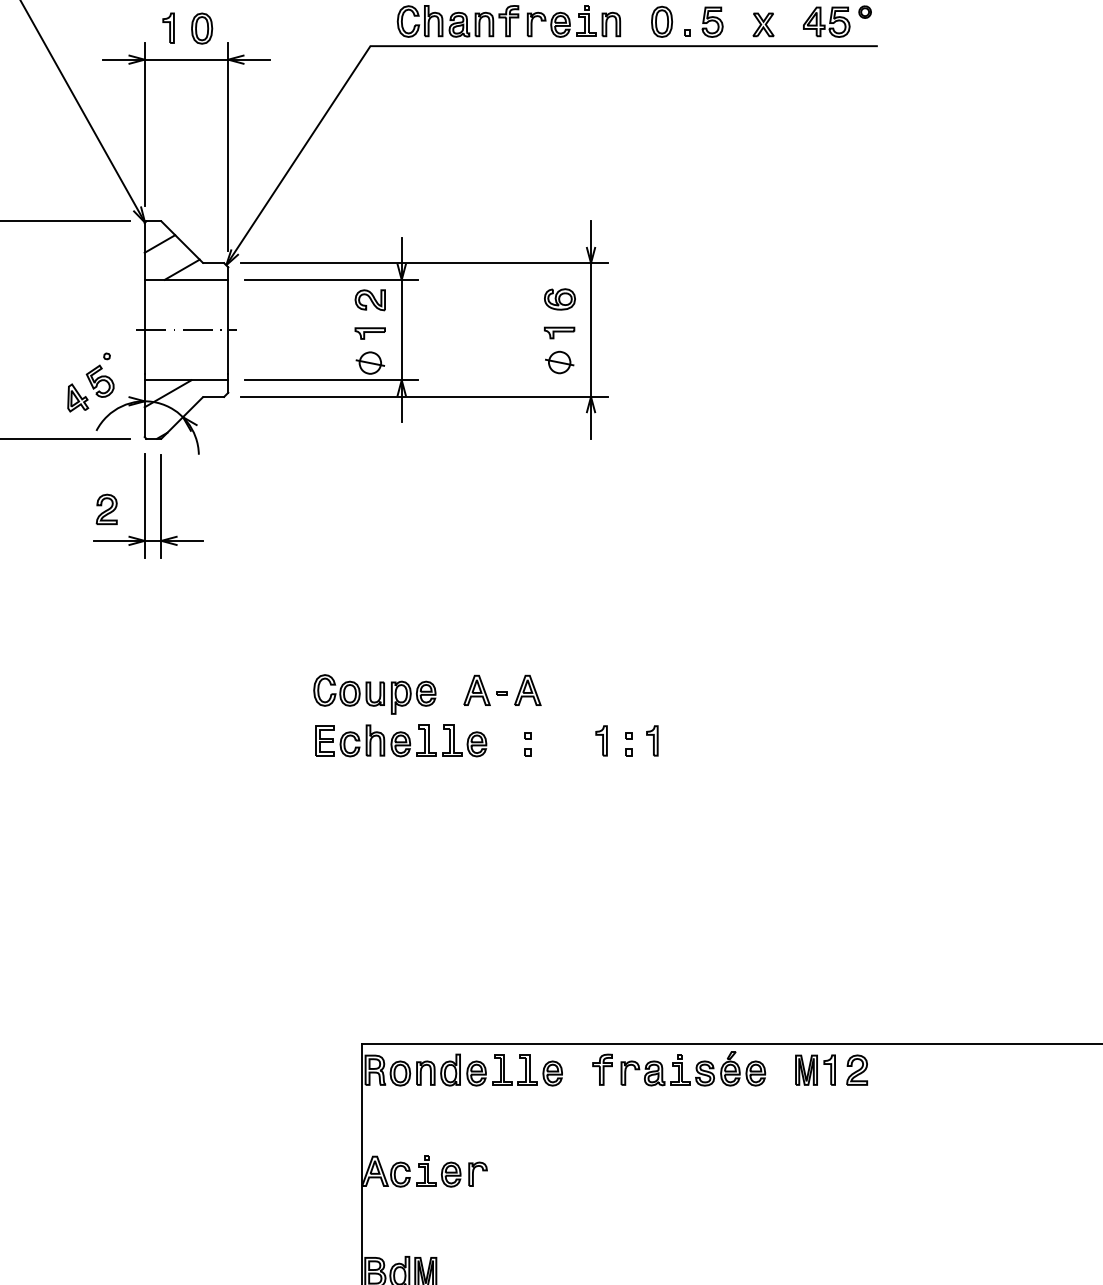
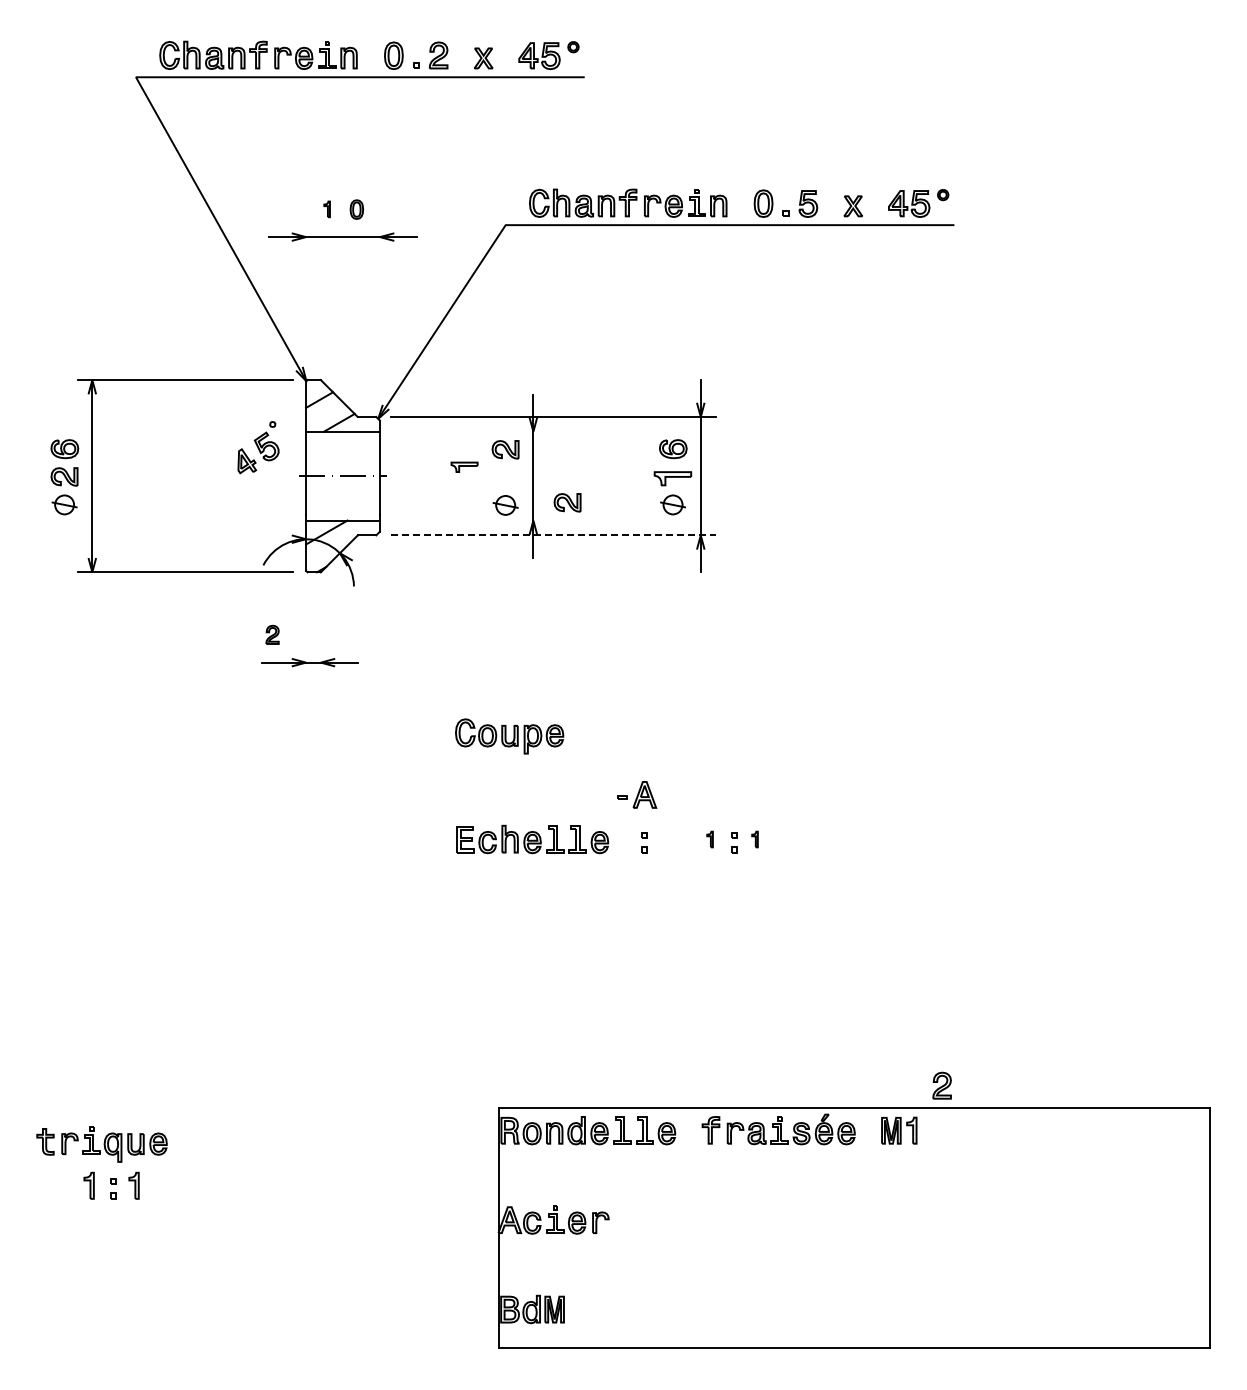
part: (167, 28) -> (326, 209), size x0.6
part: (201, 28) -> (356, 209), size x0.7
line: (145, 124) -> (306, 294), removed
line: (228, 146) -> (380, 313), removed
line: (331, 279) -> (471, 431), removed
part: (370, 332) -> (464, 466), moved
part: (559, 332) -> (672, 478), size x1.4
part: (440, 359) -> (567, 502), added
line: (331, 380) -> (471, 520), removed
part: (90, 382) -> (258, 447), moved
line: (424, 397) -> (553, 535), solid -> dashed
line: (145, 505) -> (306, 631), removed
line: (161, 506) -> (320, 632), removed
part: (106, 509) -> (272, 634), size x0.7
part: (476, 689) -> (599, 794), removed
part: (374, 694) -> (509, 736), moved
part: (600, 740) -> (709, 839), size x0.6
part: (651, 740) -> (754, 839), size x0.6
part: (856, 1069) -> (941, 1085), moved

